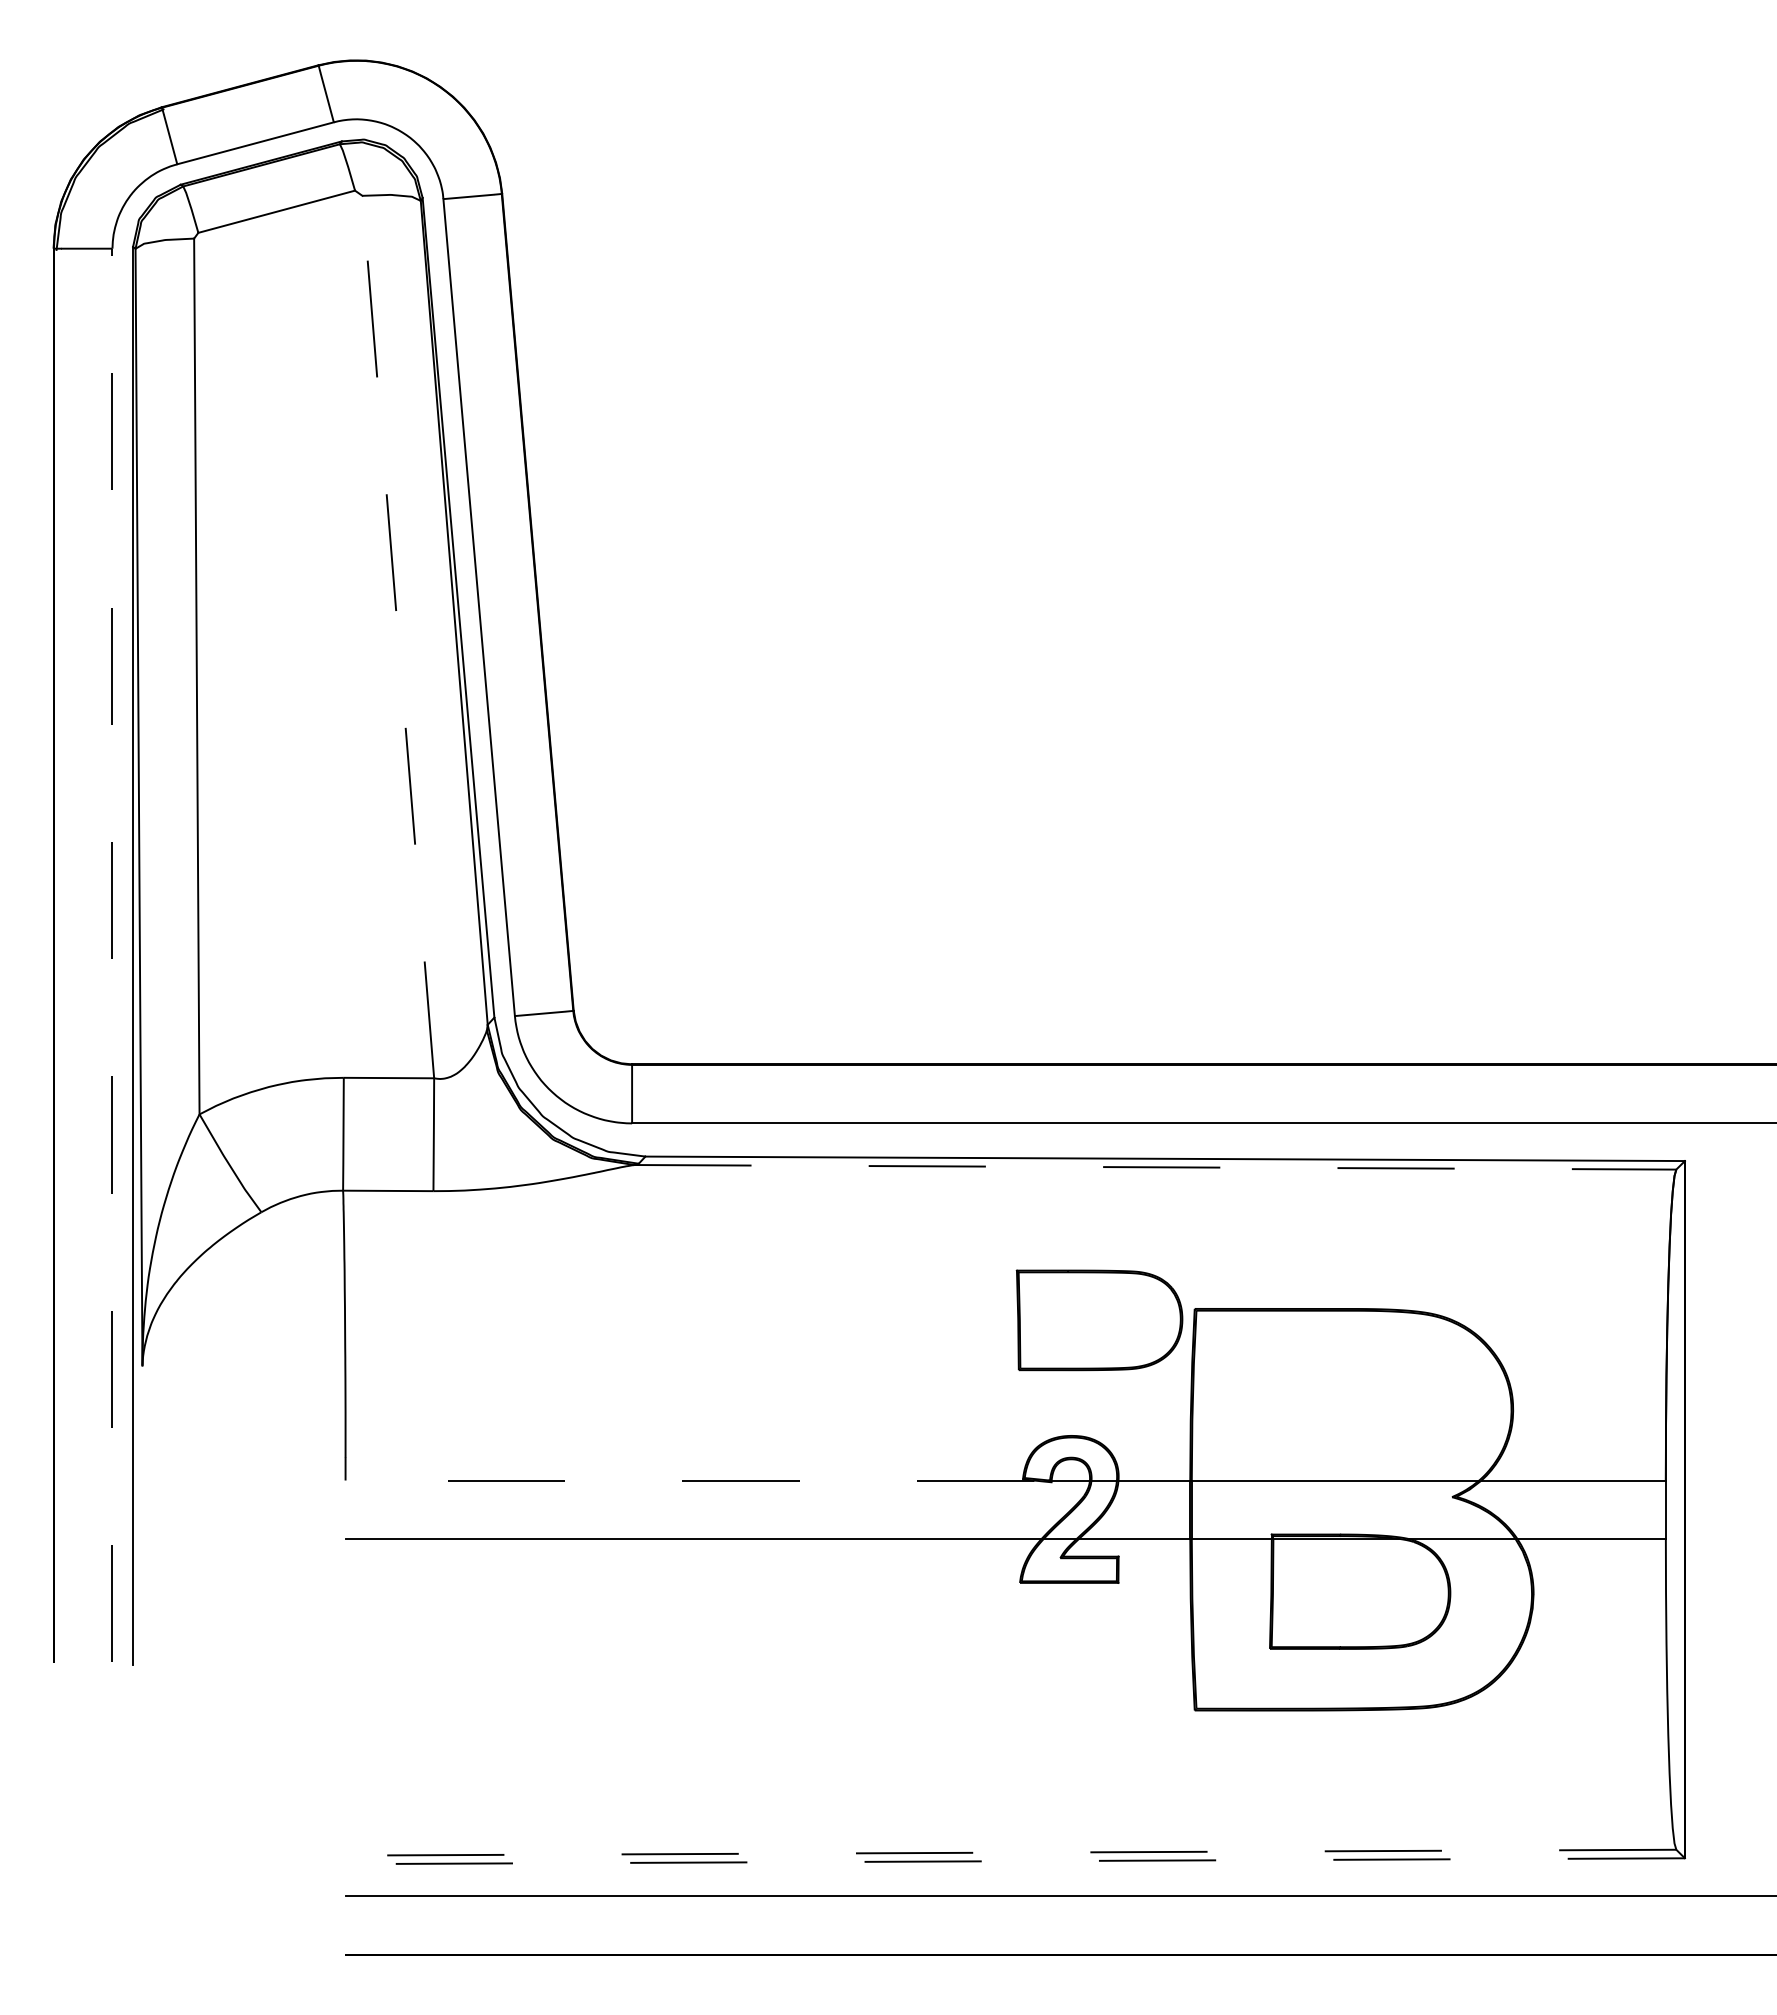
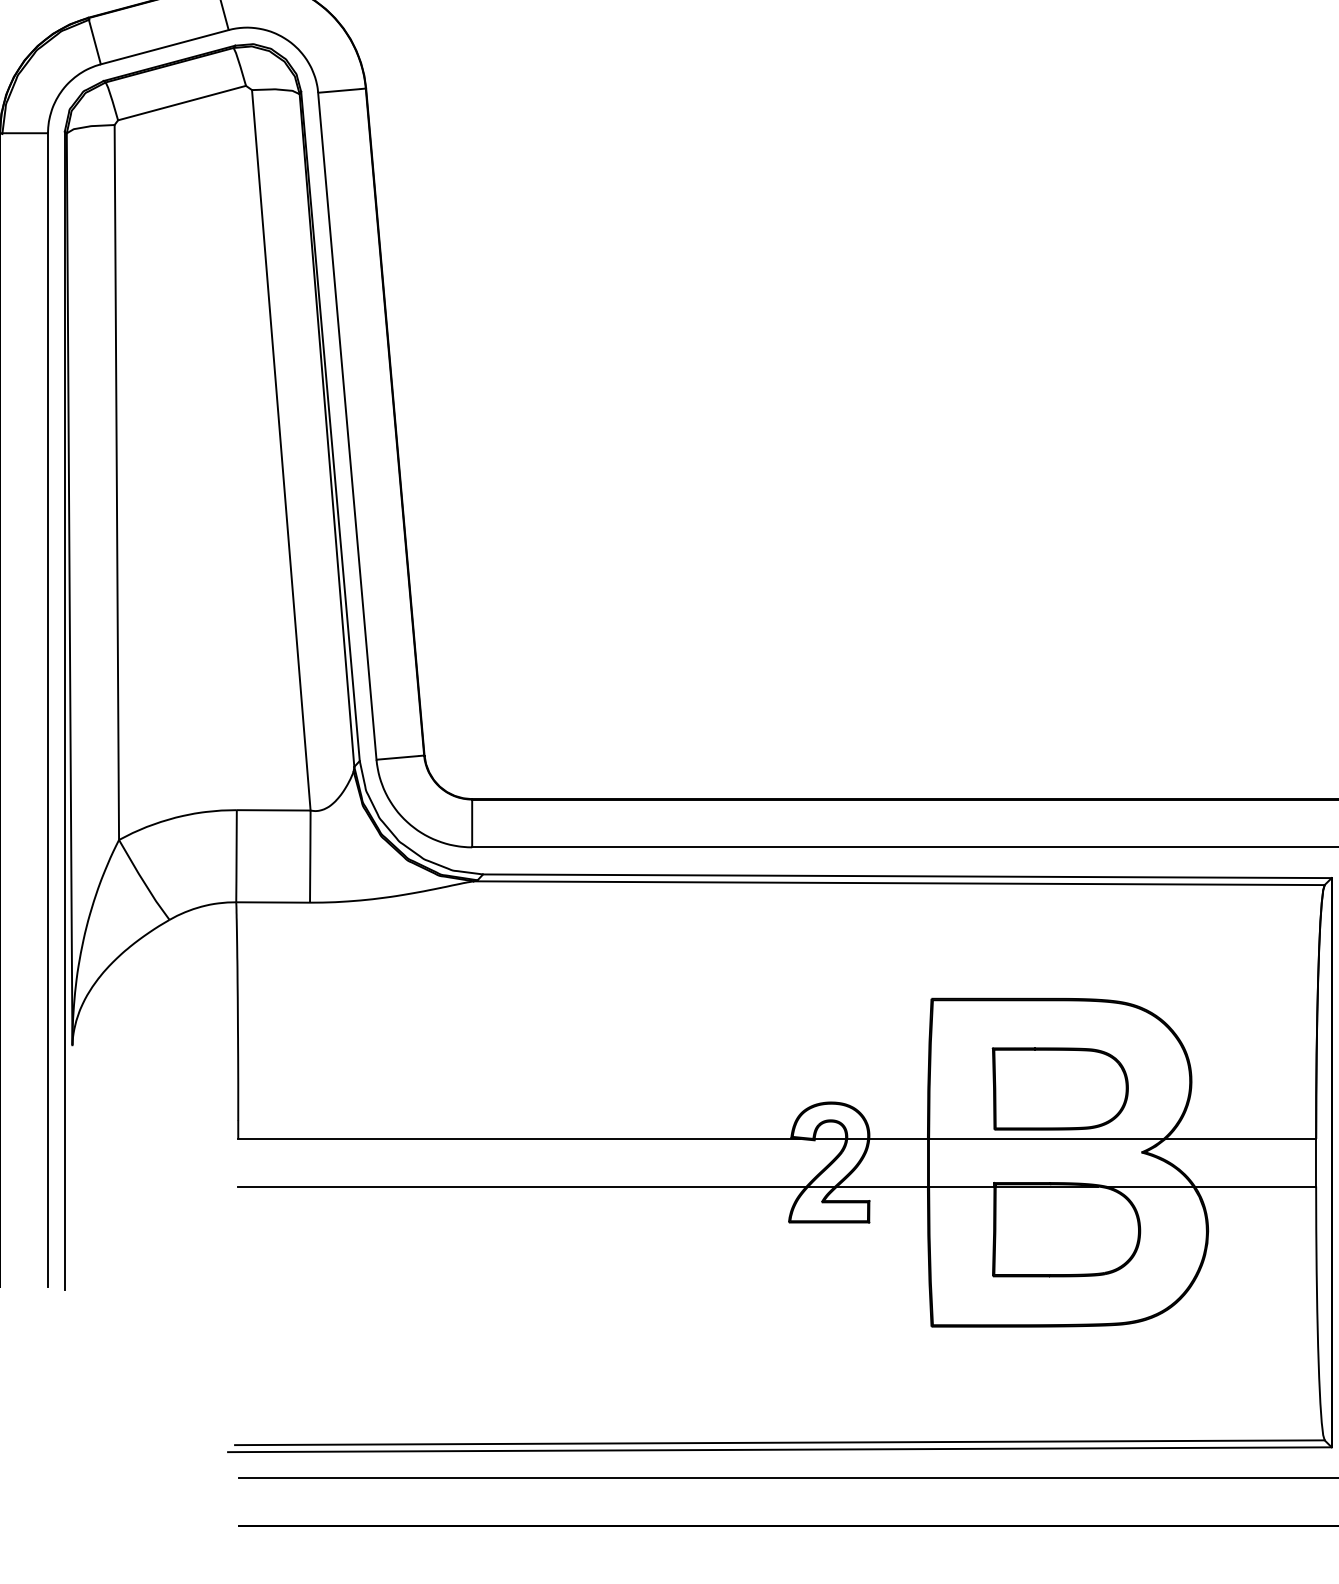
line: (398, 637) -> (281, 450), dashed -> solid
line: (112, 955) -> (47, 710), dashed -> solid
line: (1155, 1167) -> (899, 883), dashed -> solid
part: (1099, 1320) -> (1060, 1089), moved
line: (689, 1480) -> (519, 1138), dashed -> solid
line: (1008, 1852) -> (779, 1442), dashed -> solid
line: (1008, 1861) -> (779, 1449), dashed -> solid

